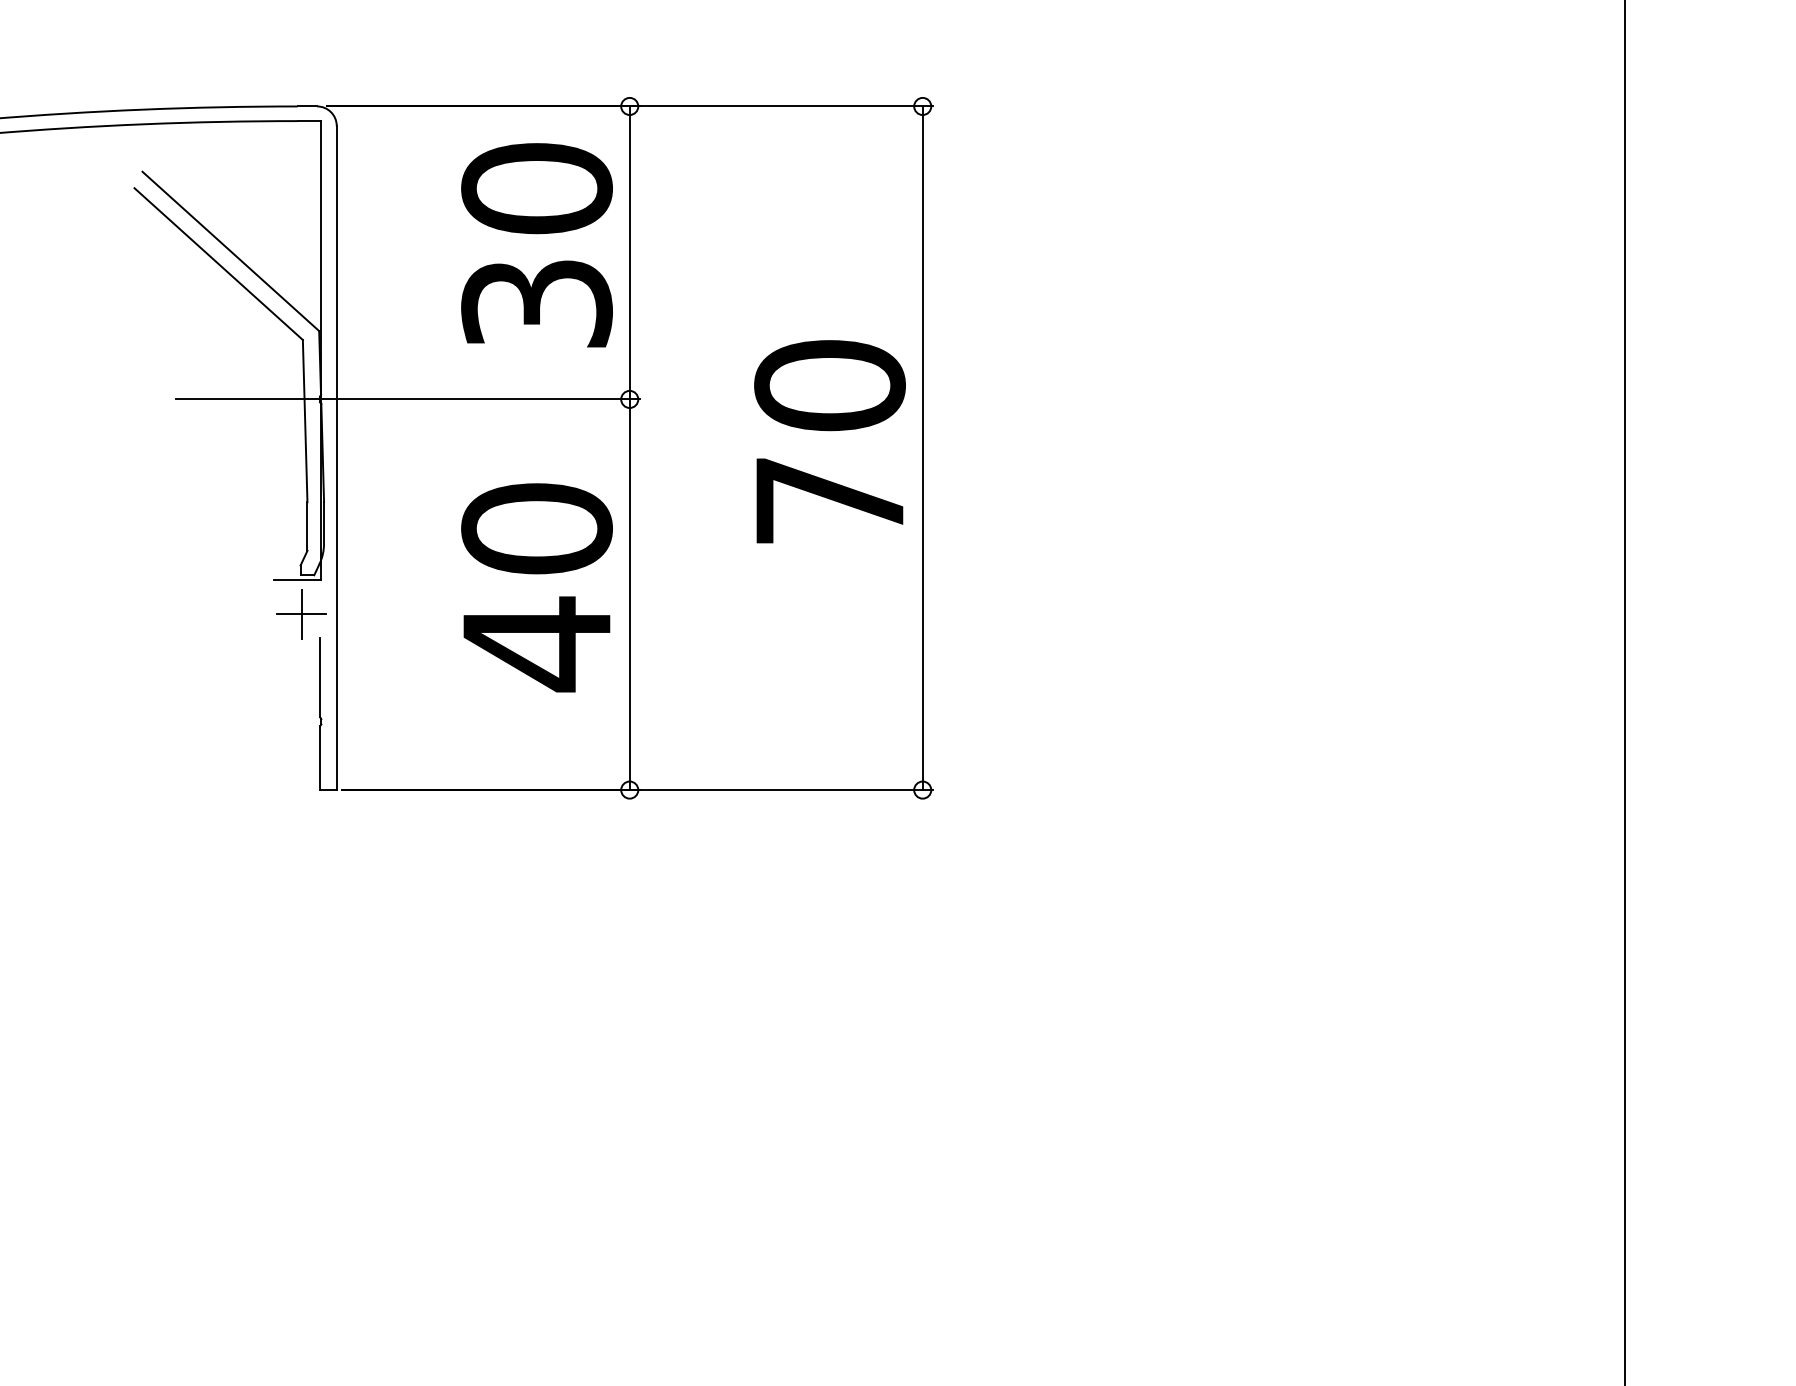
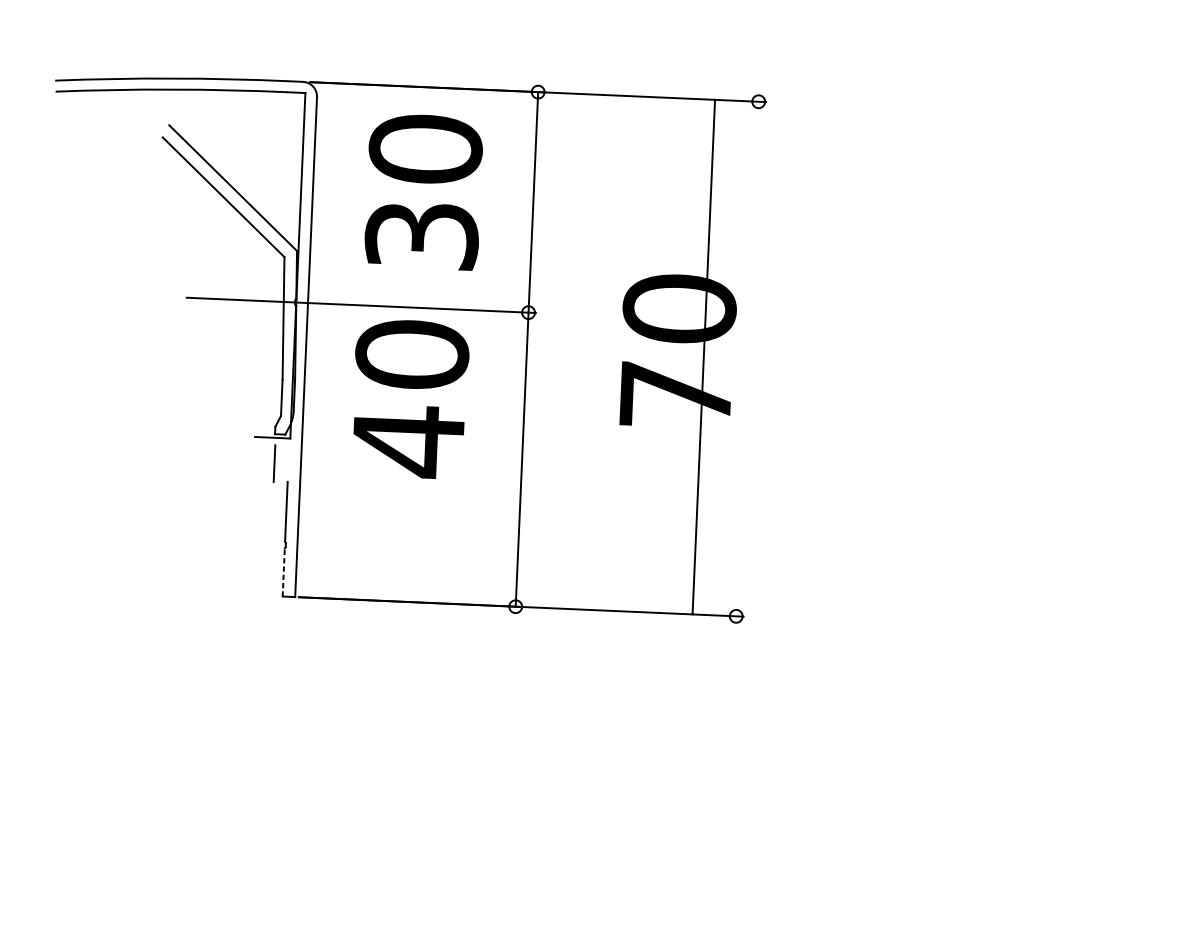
text: (536, 245) -> (423, 191), moved
line: (922, 448) -> (703, 357), moved
text: (536, 587) -> (409, 398), moved
line: (301, 614) -> (274, 463), removed
line: (320, 758) -> (283, 572), solid -> dashed

